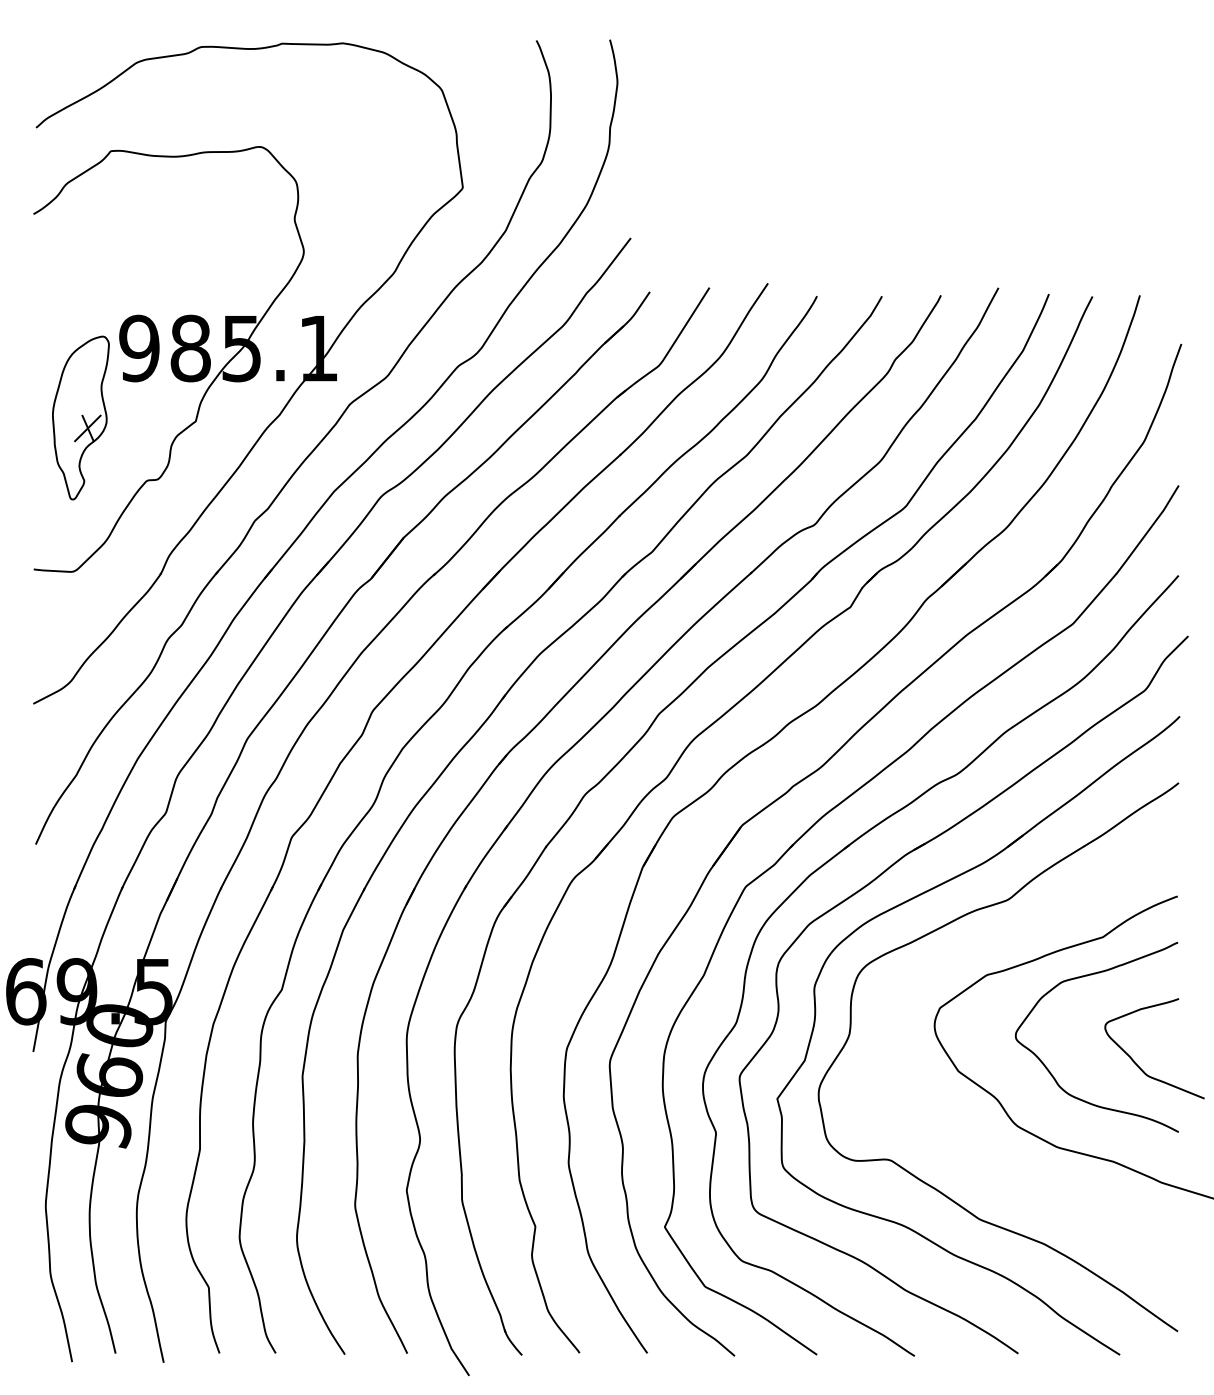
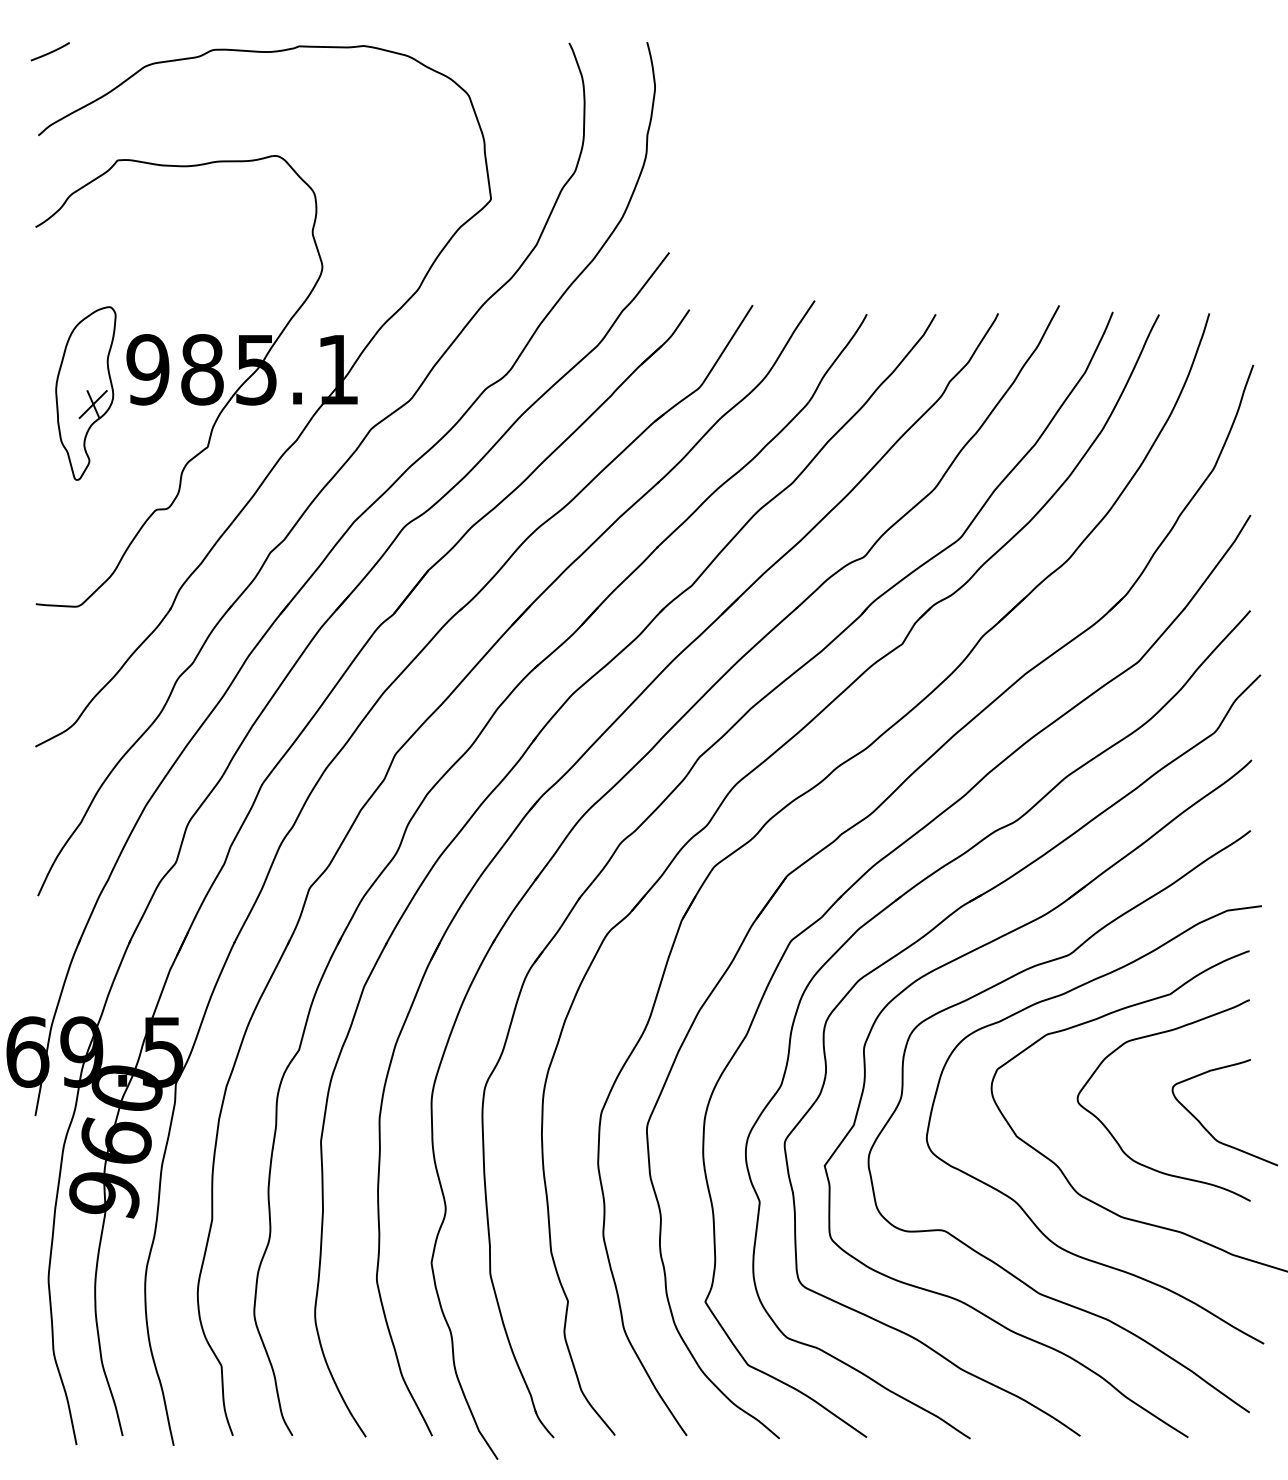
line: (47, 48) -> (50, 51), added
part: (80, 418) -> (85, 393), moved
curve: (959, 1133) -> (1017, 1202), added

